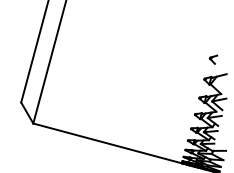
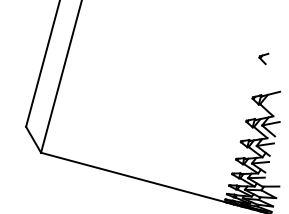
part: (213, 59) -> (263, 58), moved

